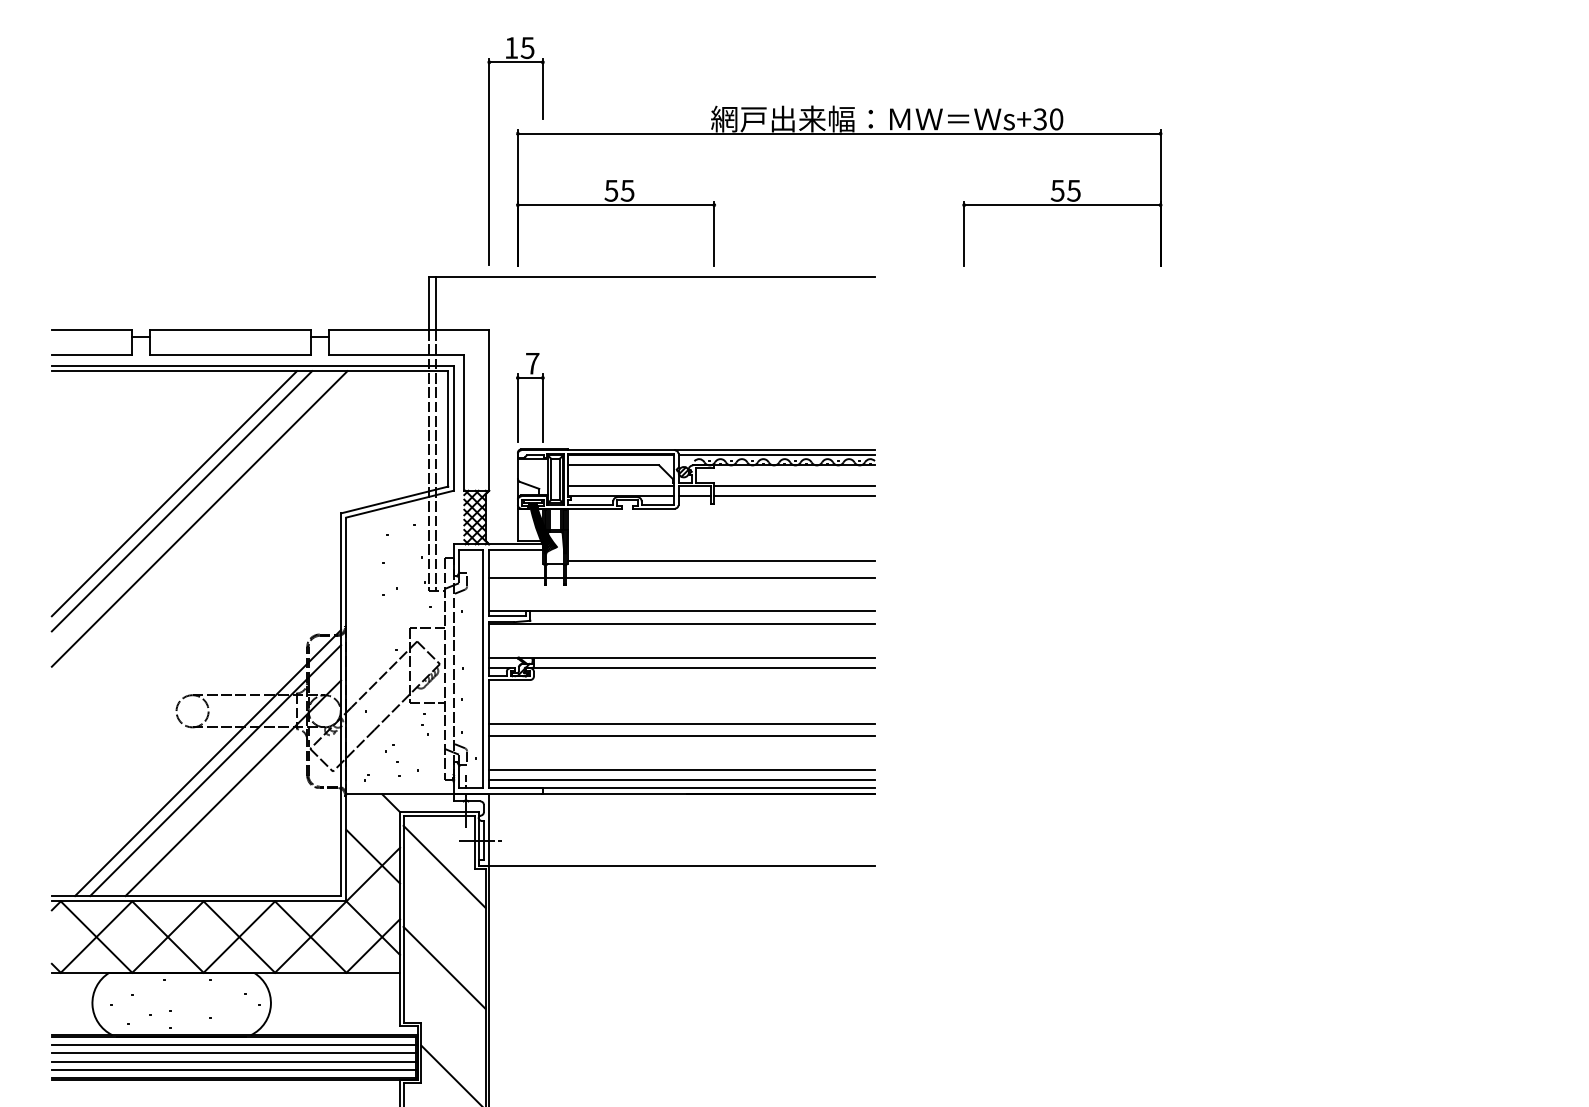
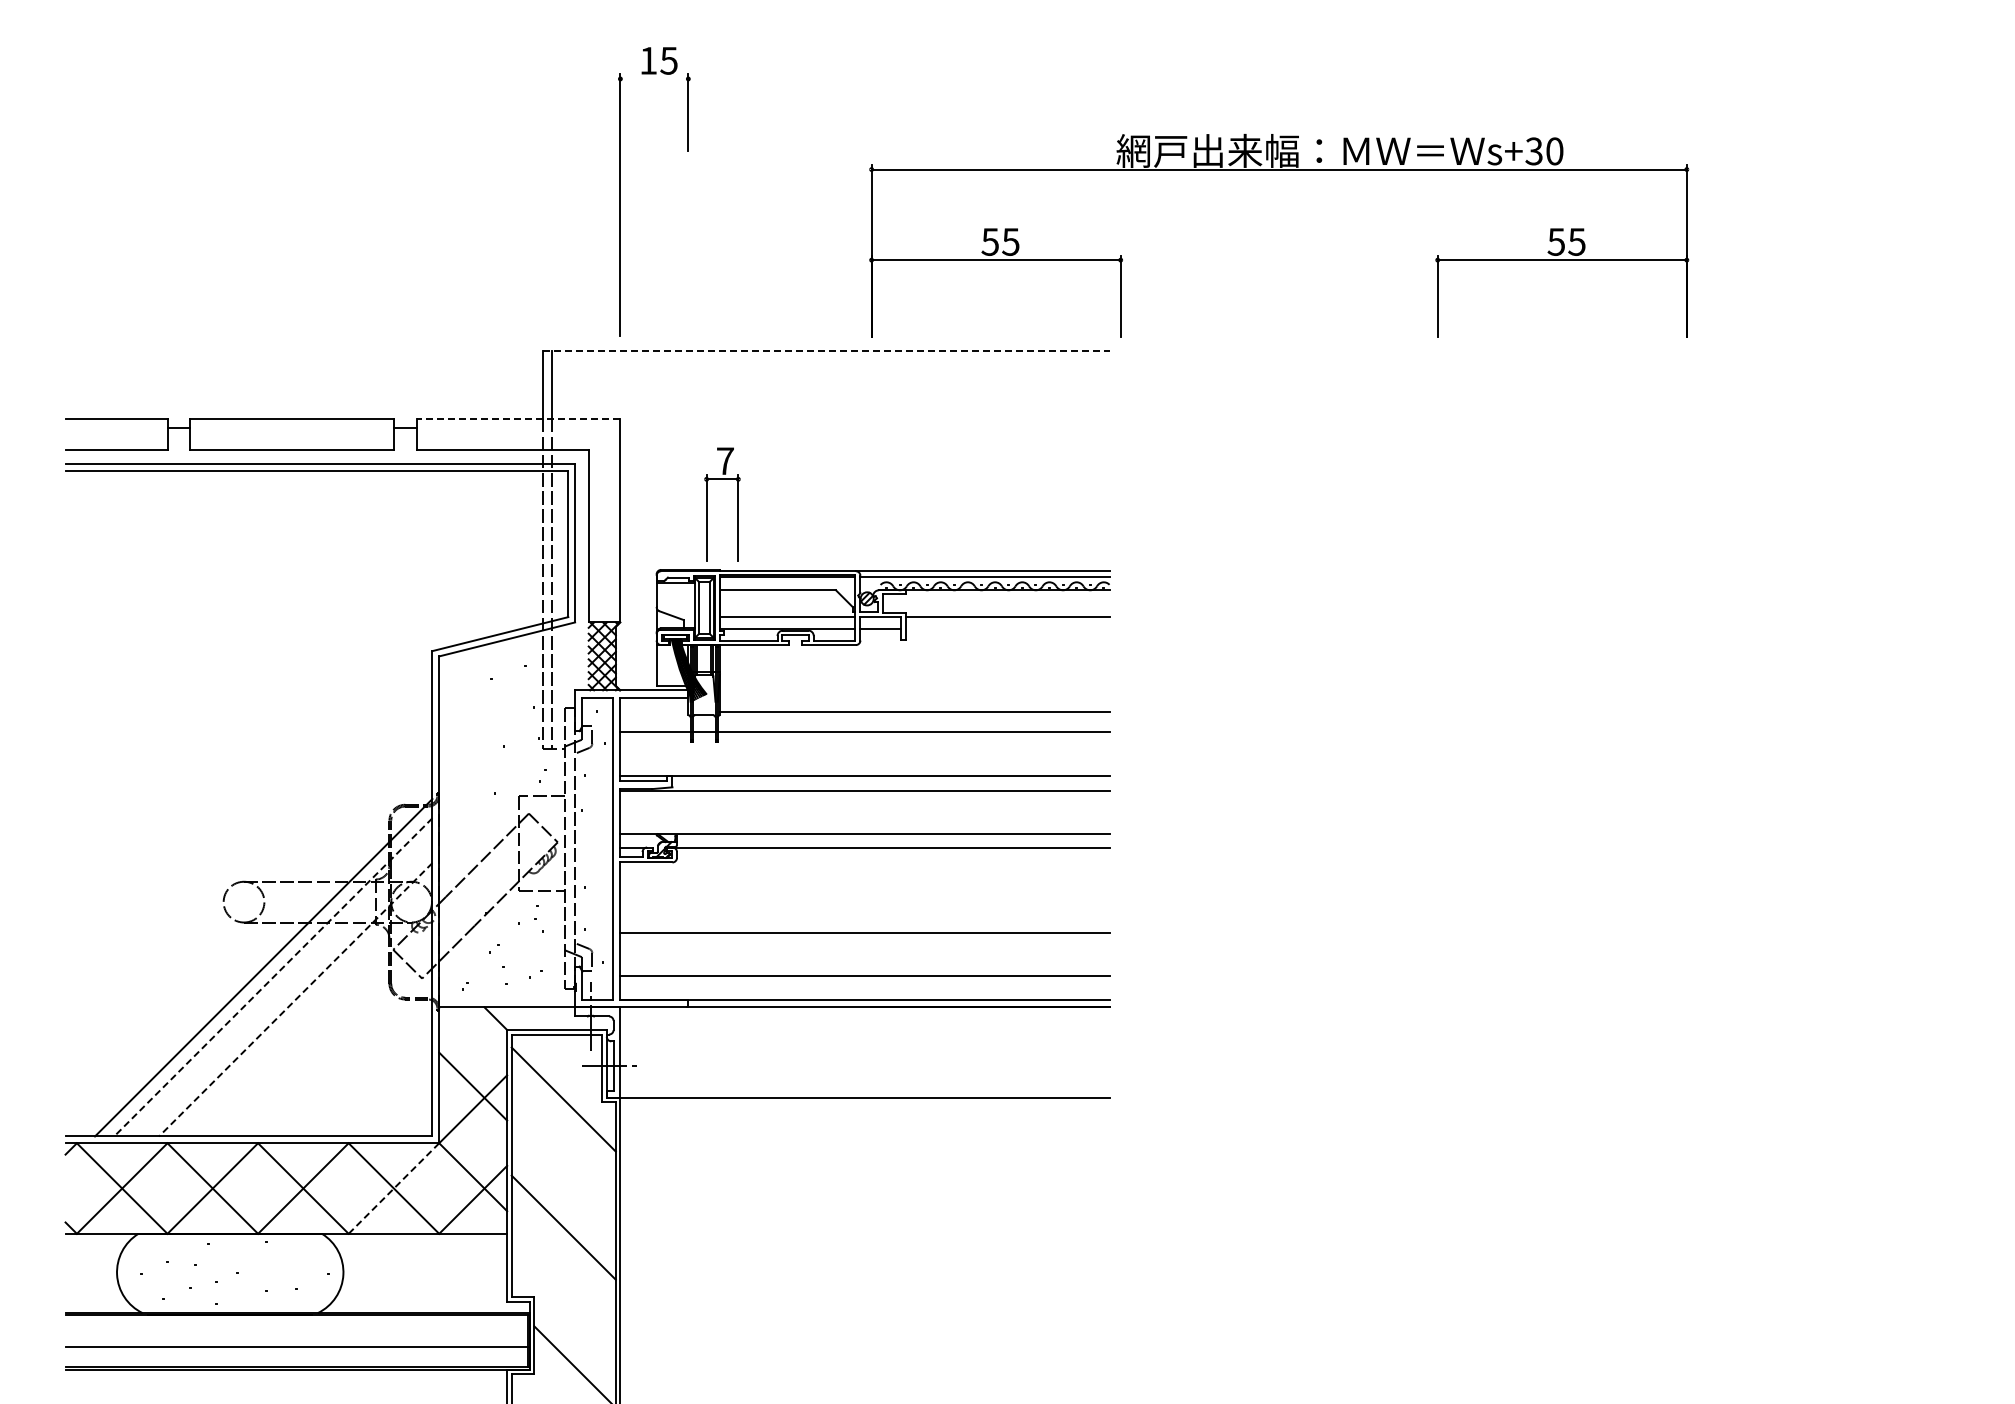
line: (516, 61) -> (654, 78), removed
part: (839, 134) -> (1279, 170), moved
line: (651, 276) -> (826, 350), solid -> dashed
line: (408, 329) -> (518, 418), solid -> dashed
part: (518, 397) -> (707, 504), moved
line: (174, 493) -> (220, 625), removed
line: (794, 496) -> (1007, 629), removed
line: (181, 501) -> (230, 635), removed
line: (199, 518) -> (252, 657), removed
line: (681, 723) -> (864, 917), removed
line: (215, 770) -> (272, 977), solid -> dashed
line: (681, 780) -> (864, 989), removed
line: (233, 788) -> (295, 1000), solid -> dashed
line: (310, 937) -> (393, 1188), solid -> dashed
line: (233, 1045) -> (296, 1325), removed
line: (233, 1053) -> (296, 1336), removed
line: (233, 1070) -> (296, 1357), removed

